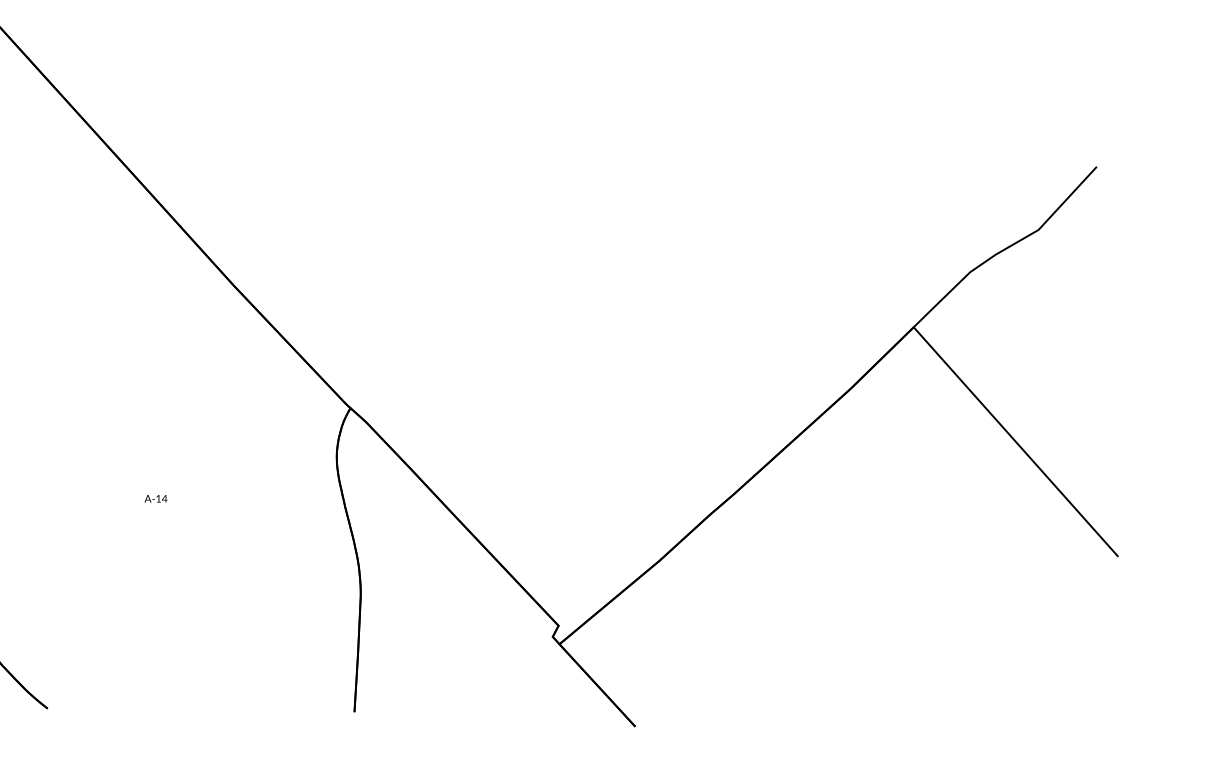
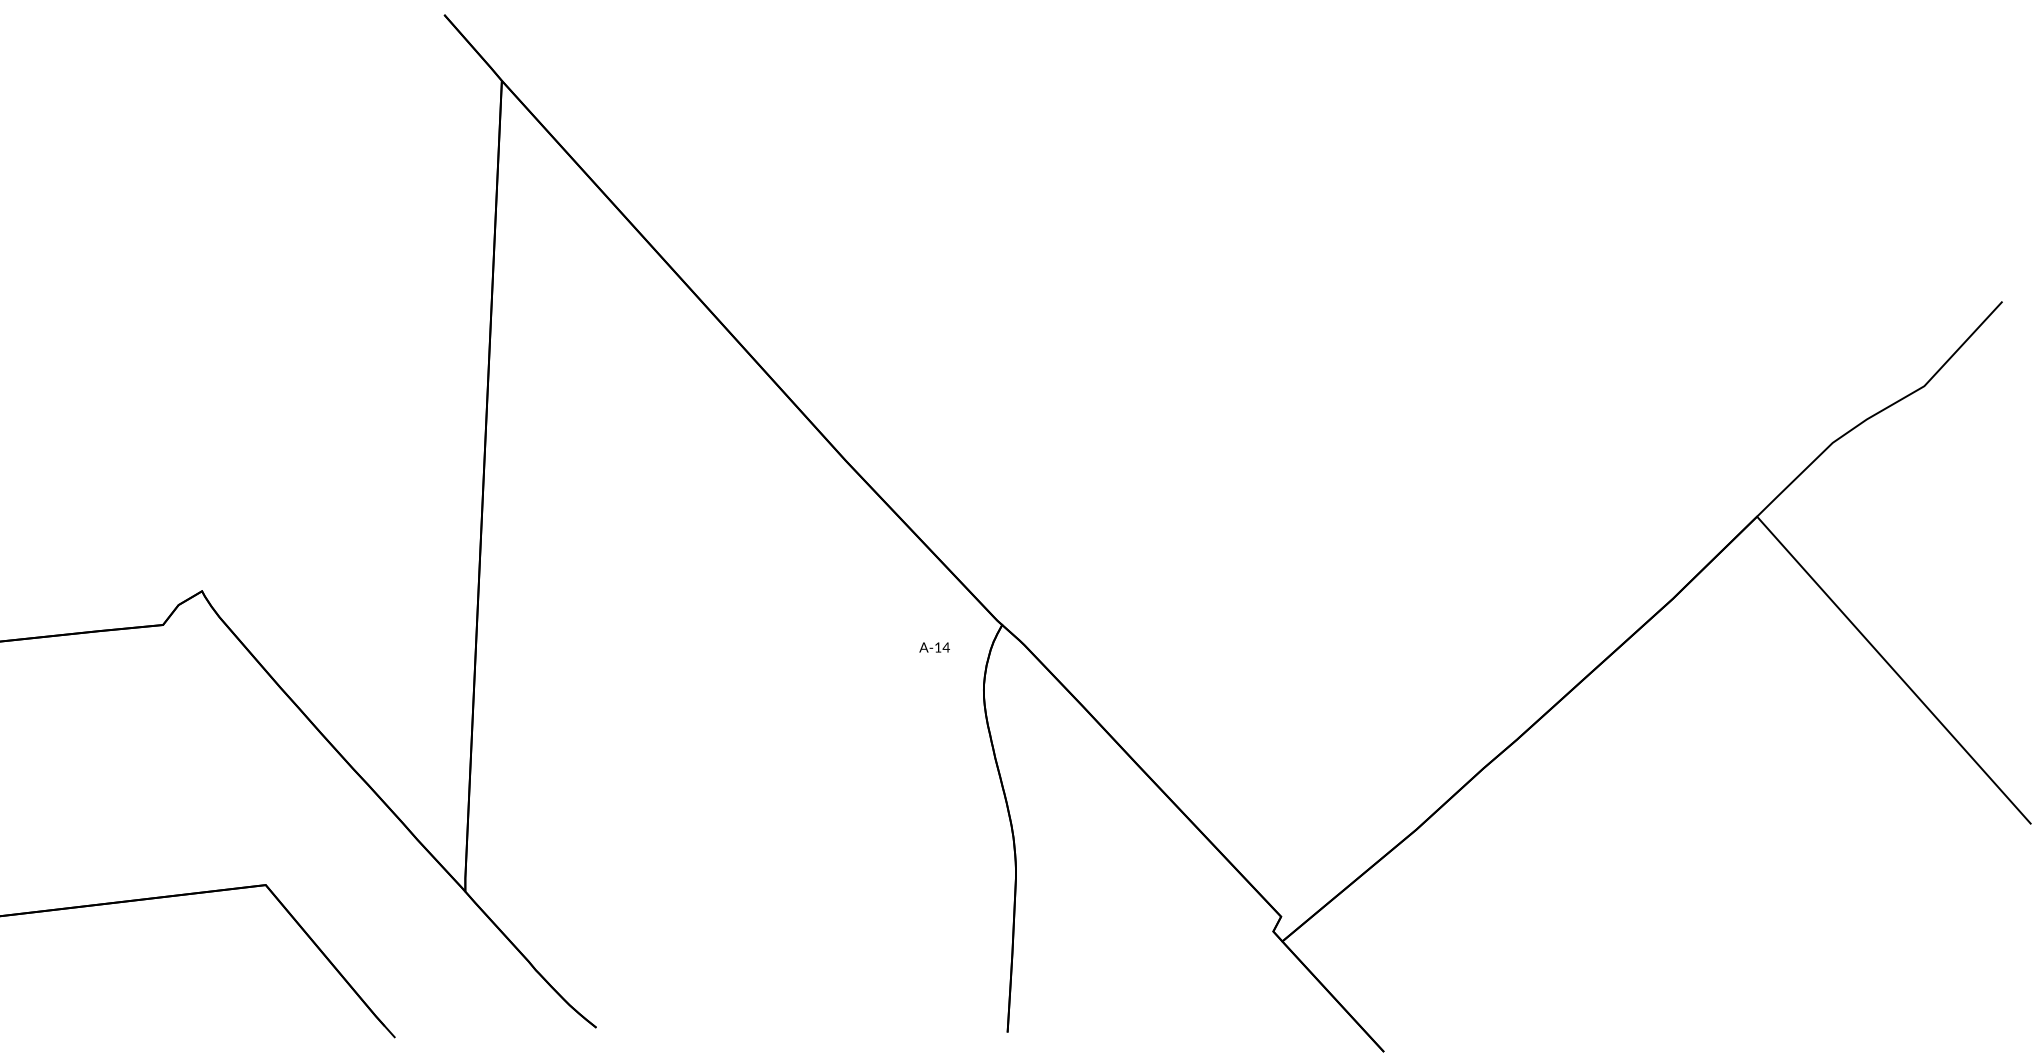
text: (155, 498) -> (934, 647), moved

